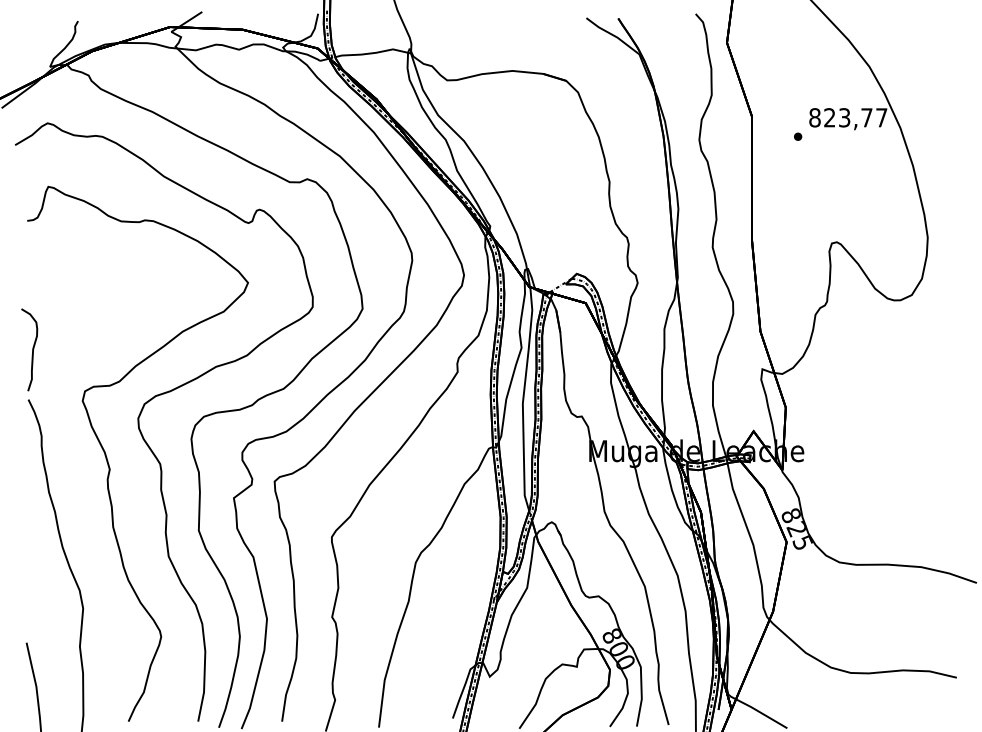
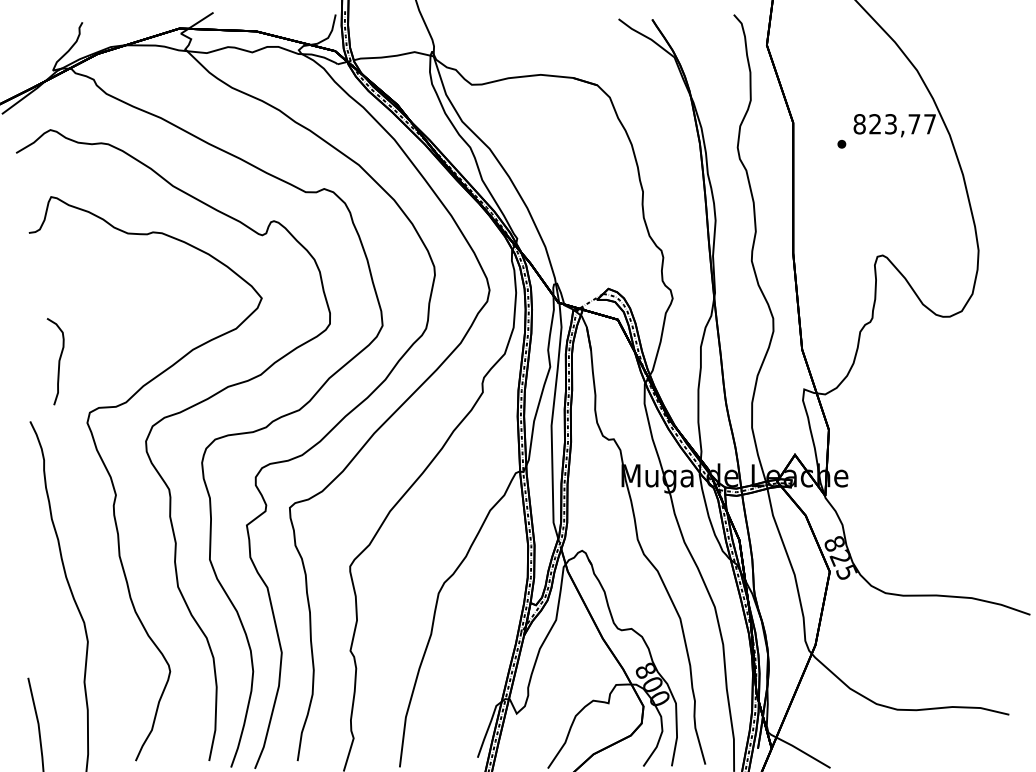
curve: (32, 349) -> (58, 361), moved

